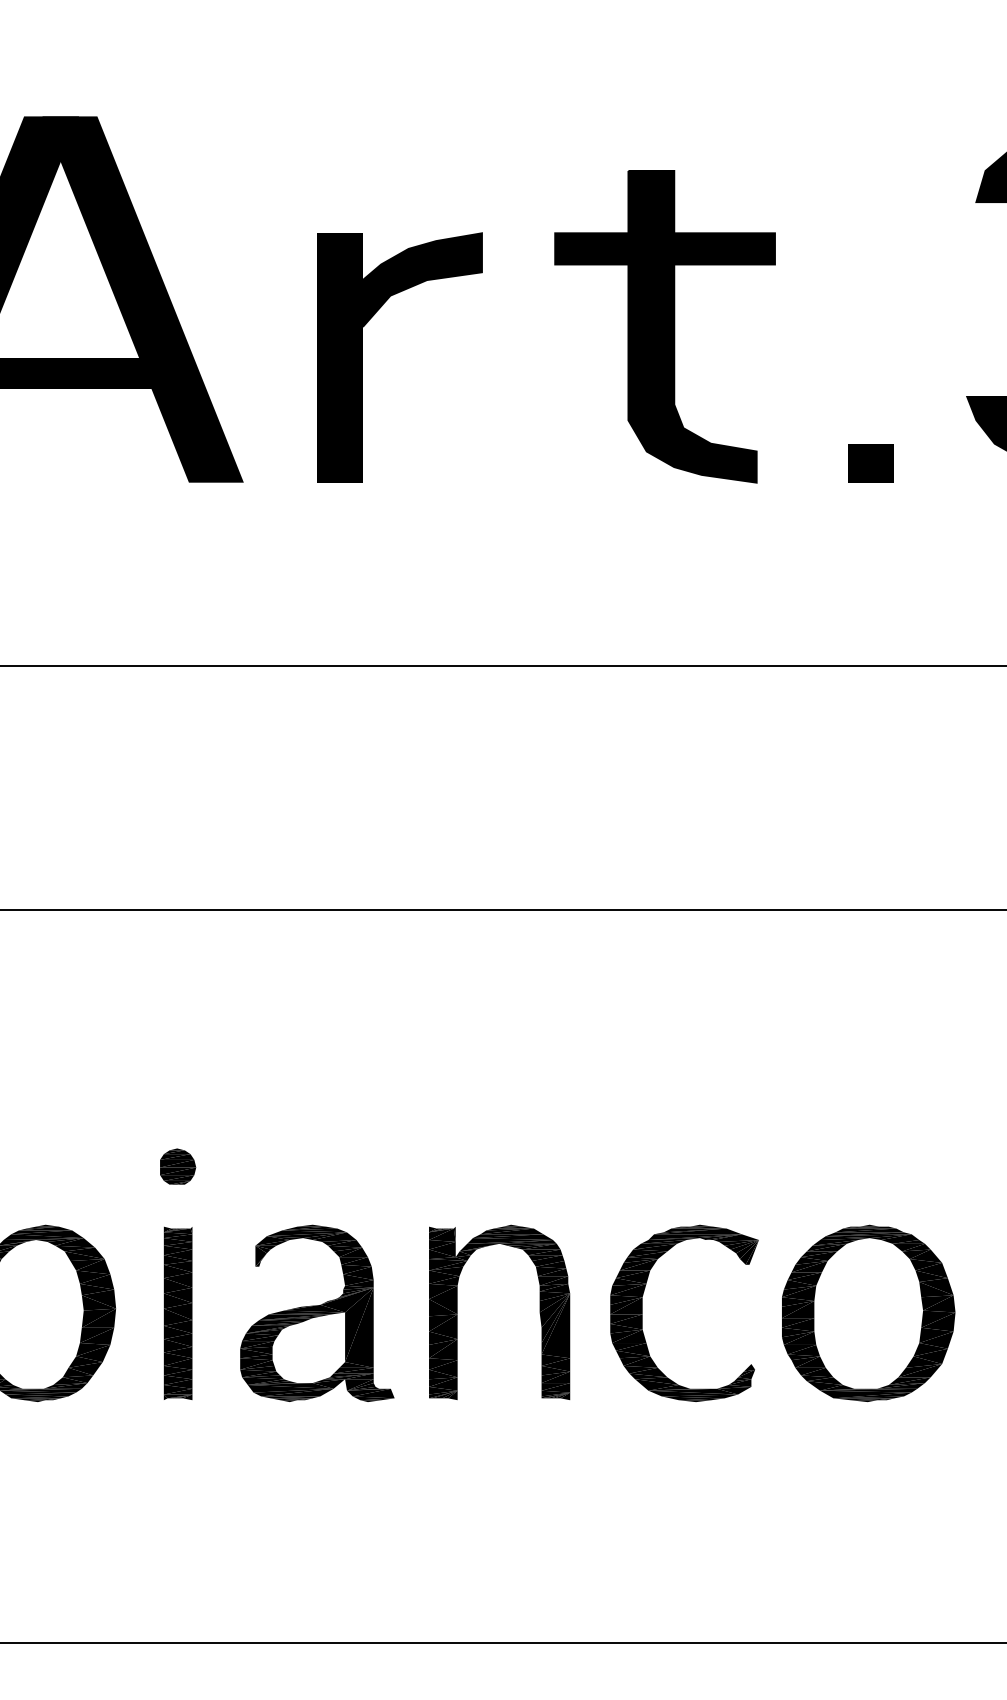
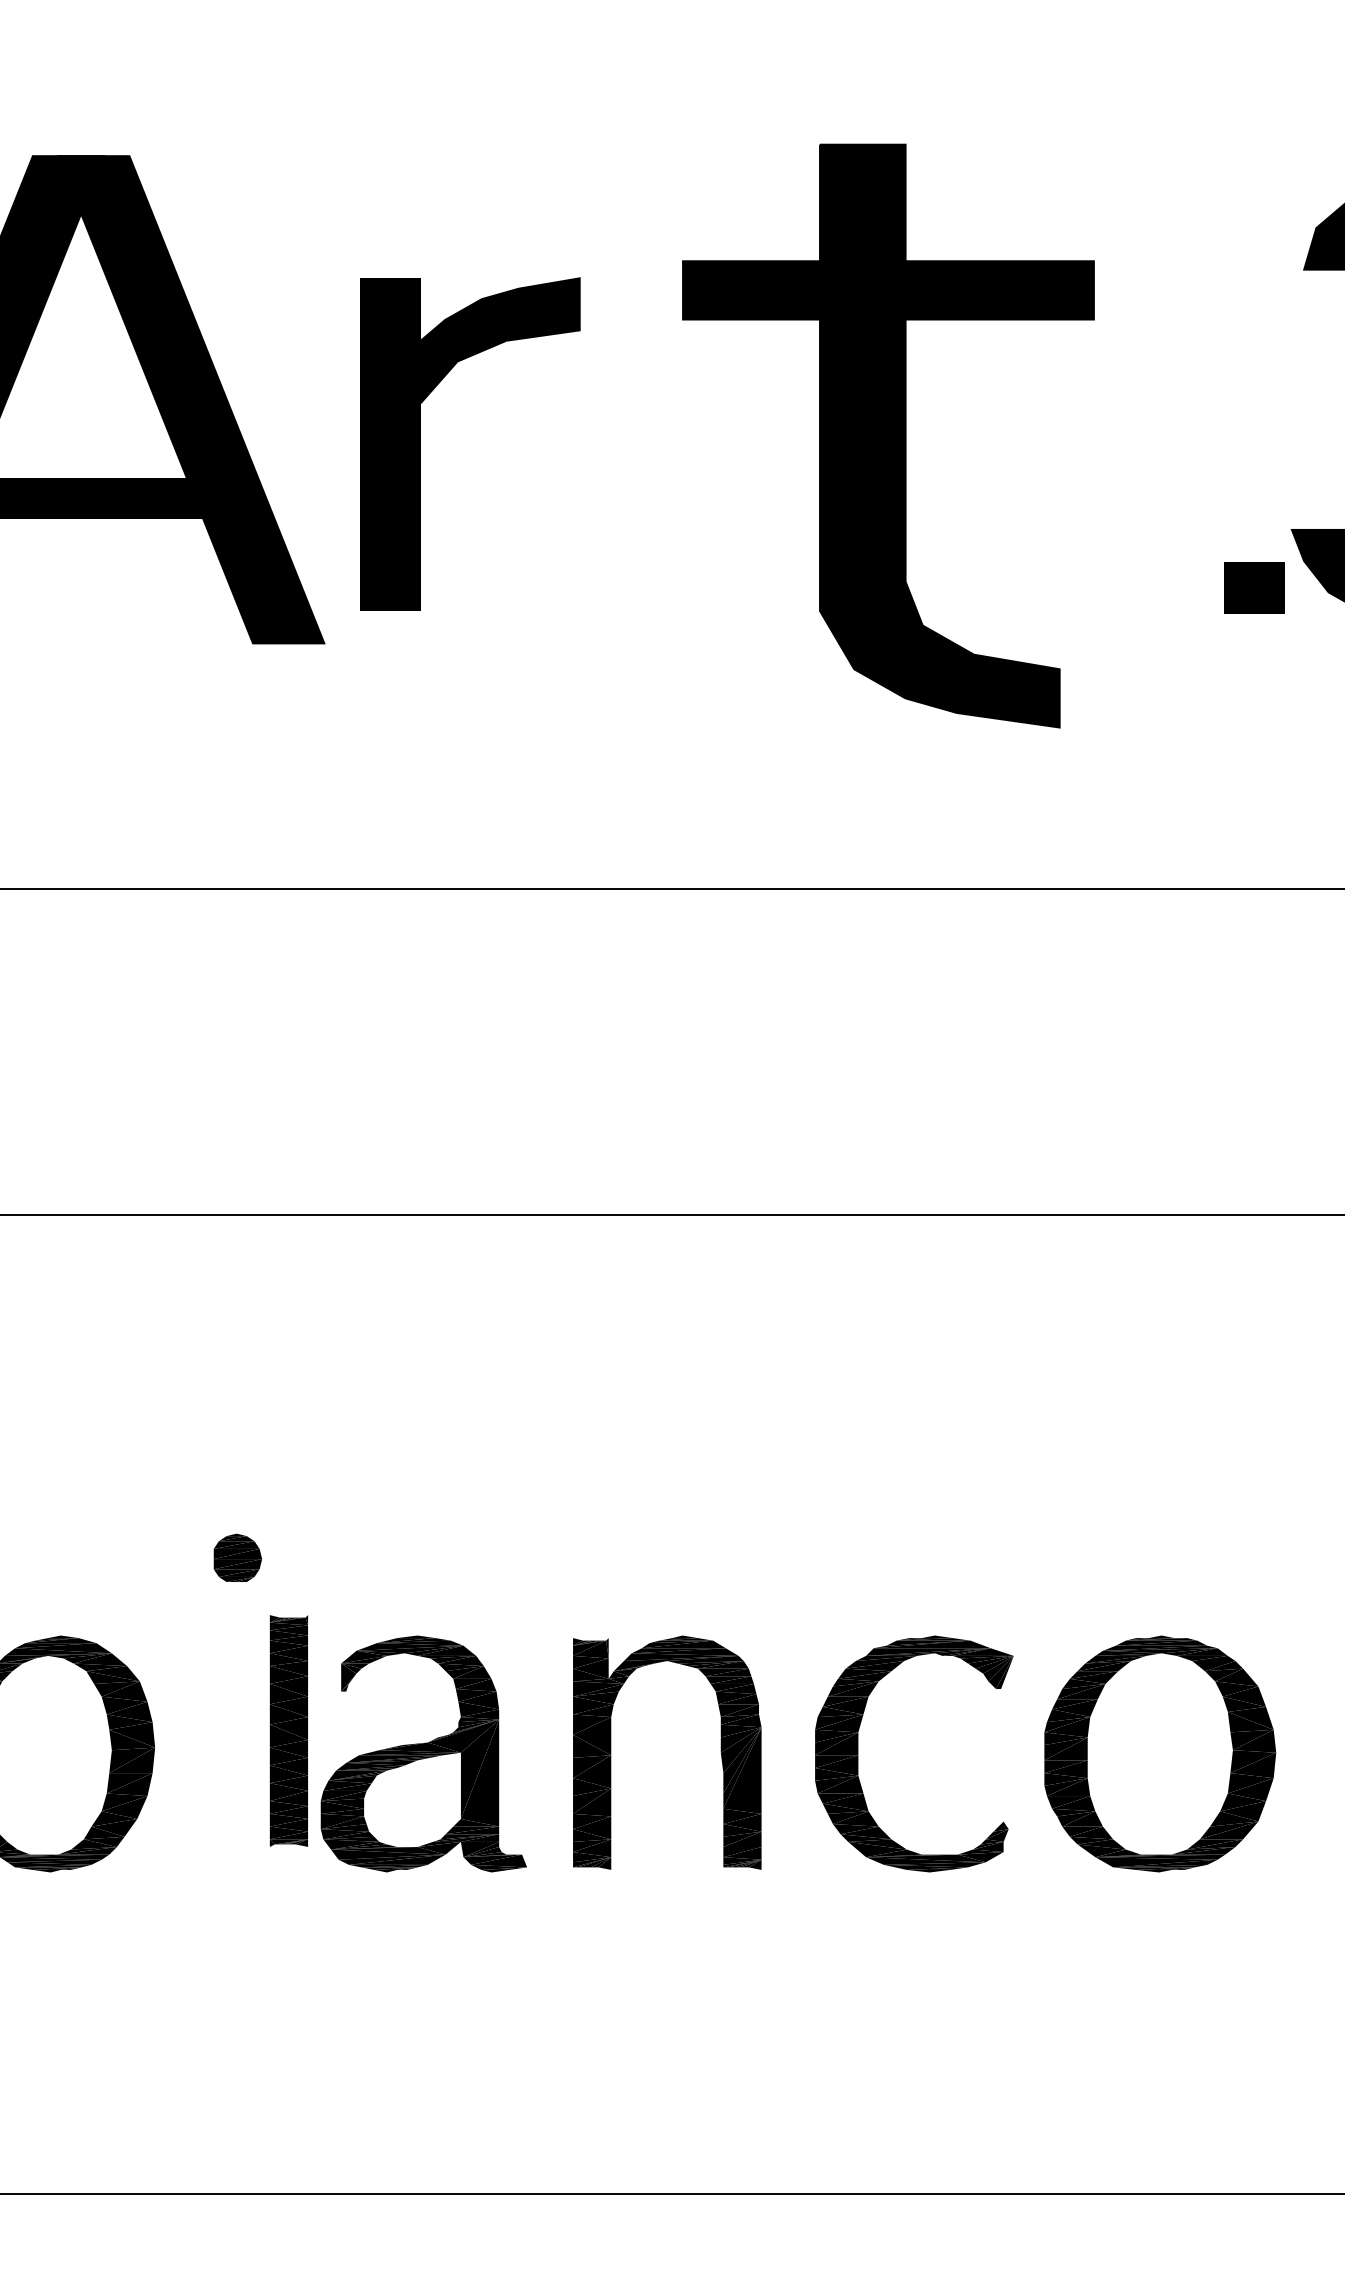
part: (664, 327) -> (887, 436), size x1.4
part: (362, 356) -> (420, 443), moved
part: (871, 462) -> (1254, 587), moved
part: (177, 1313) -> (288, 1730), moved

